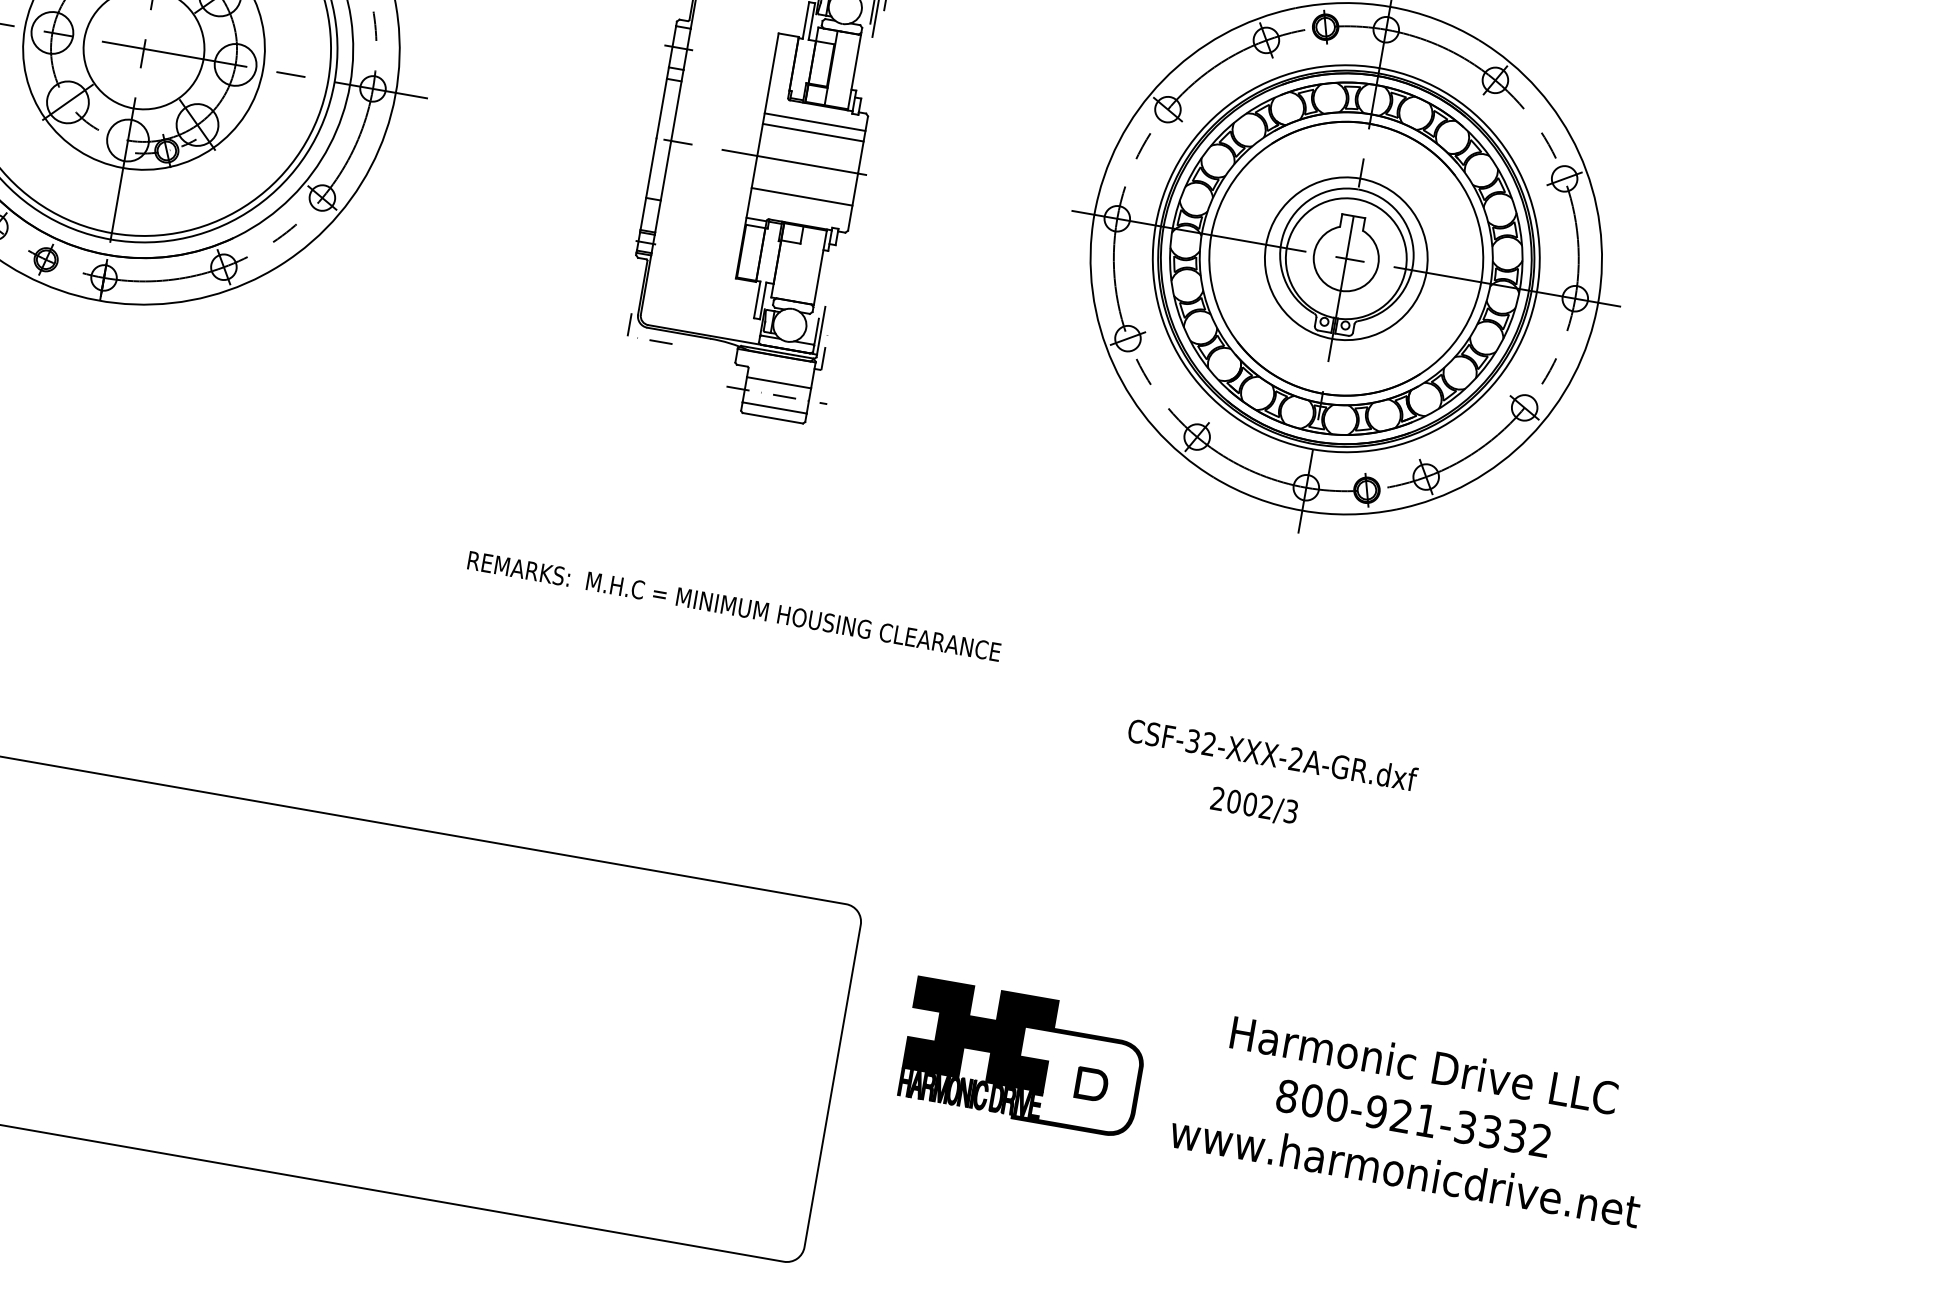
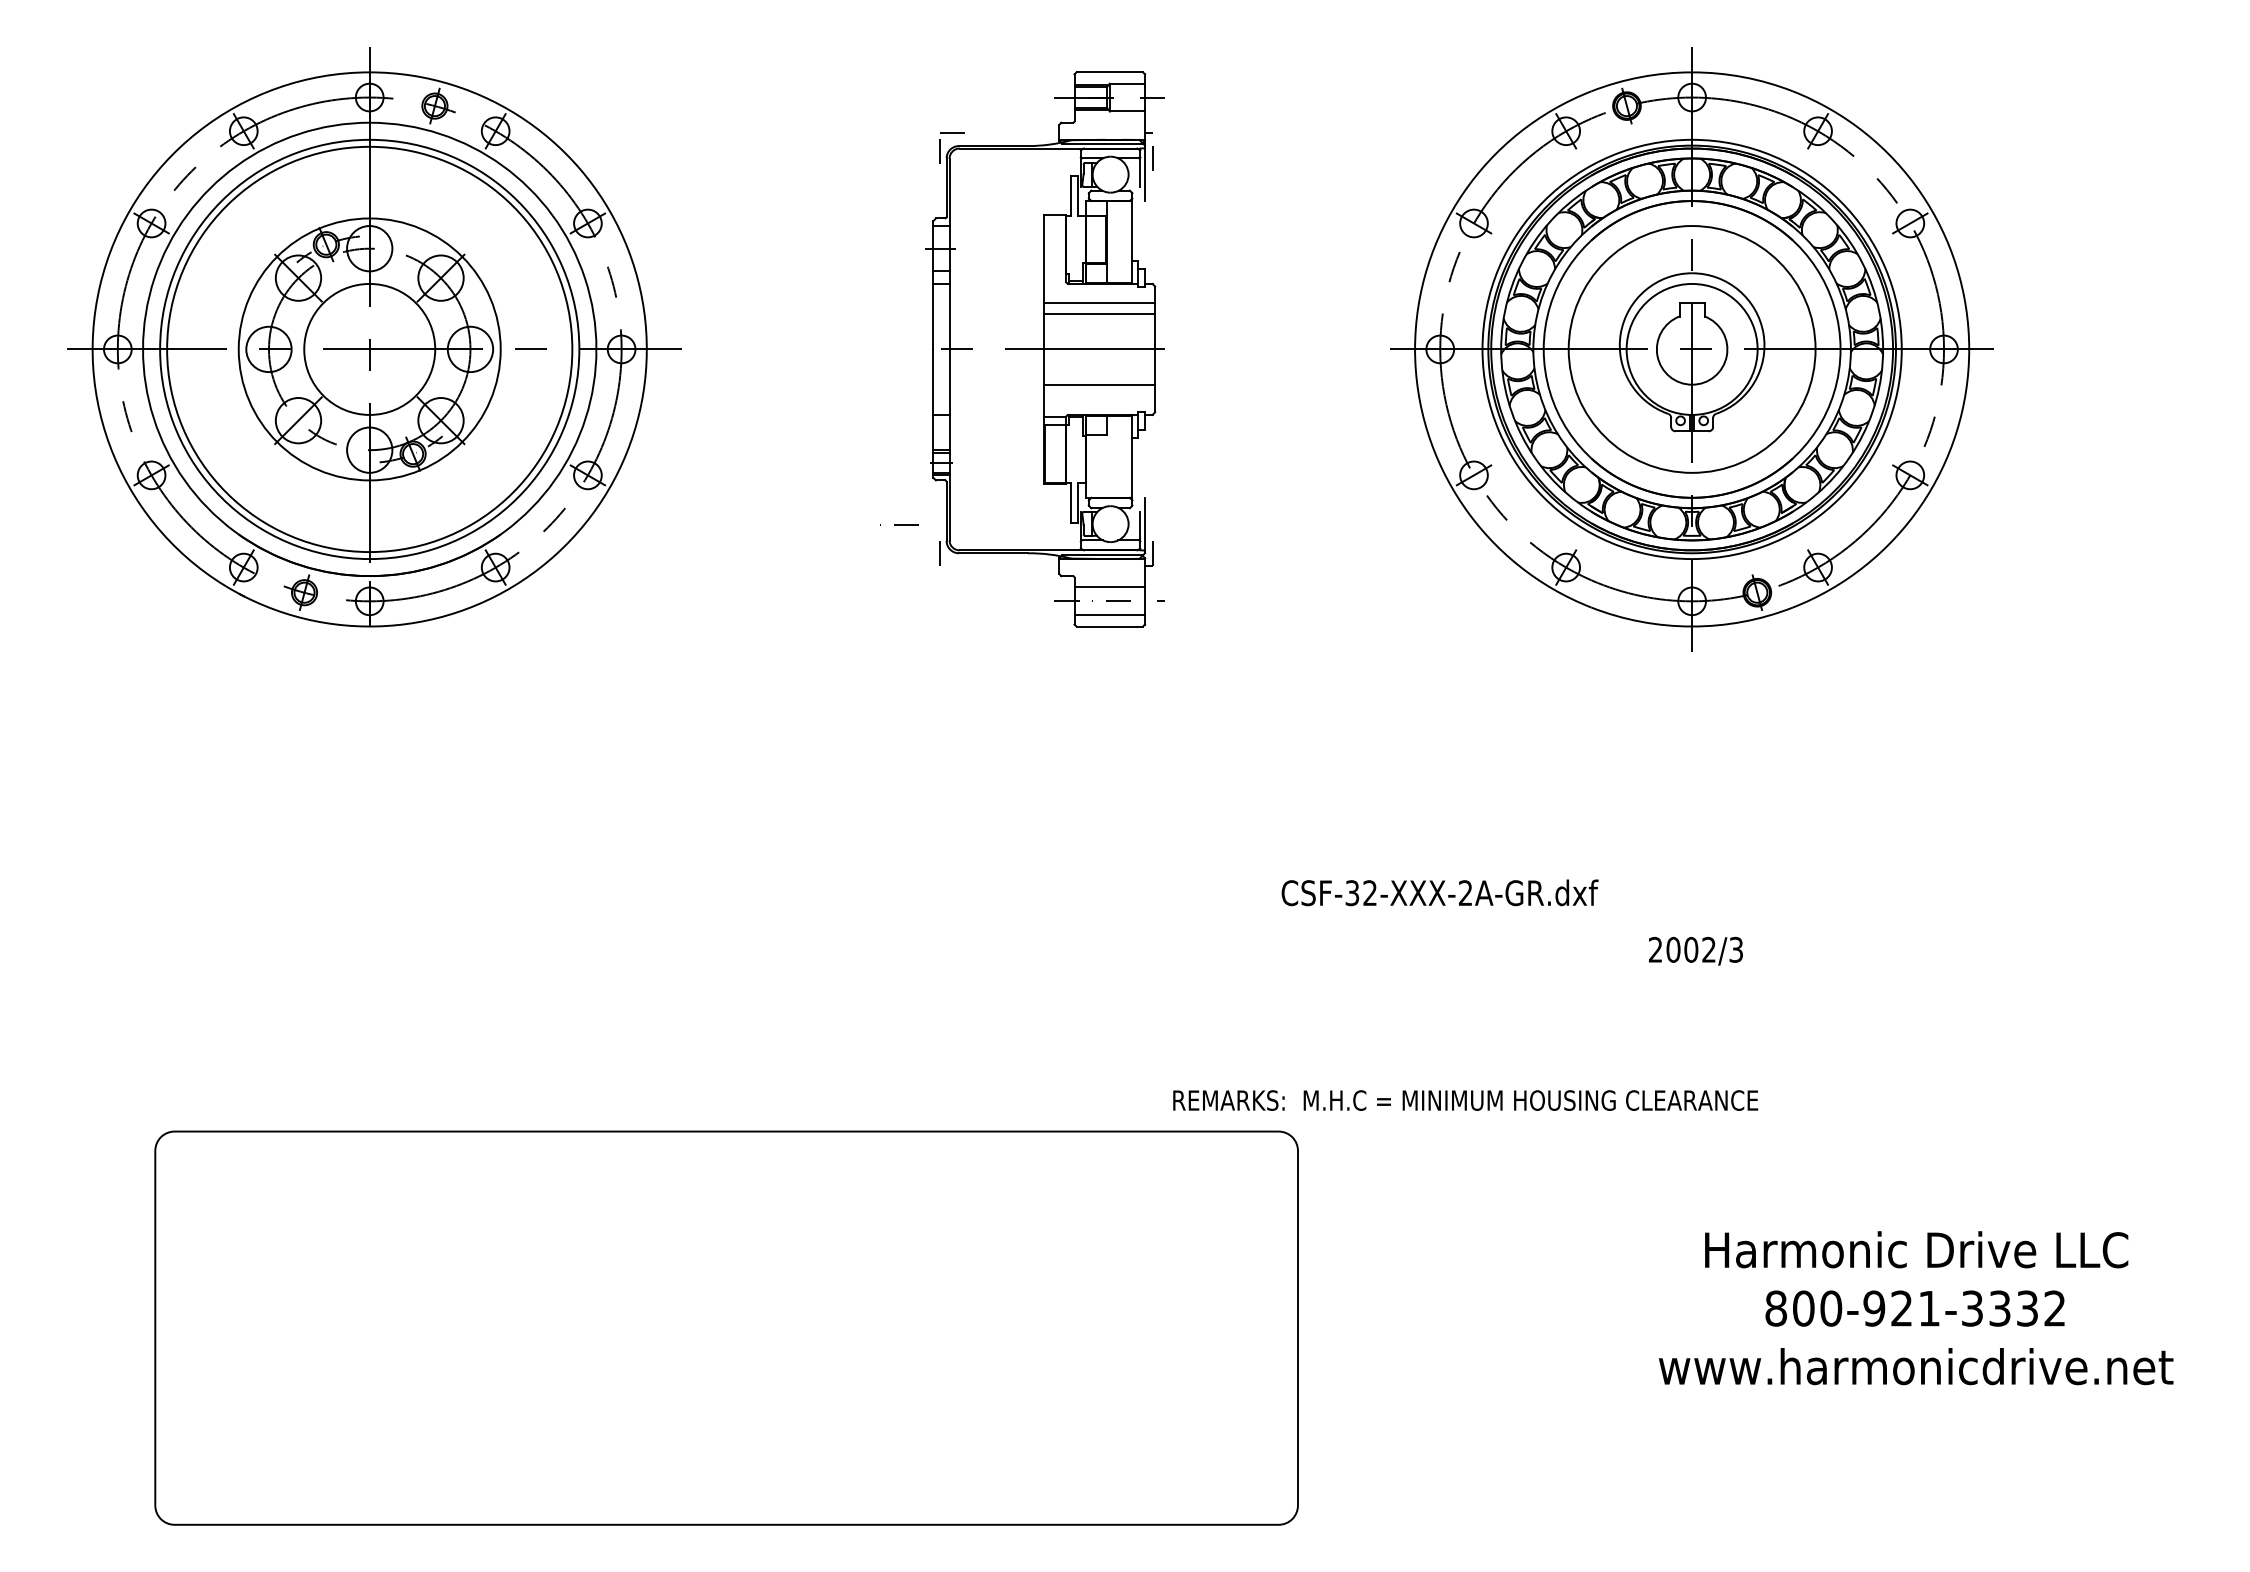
circle: (1345, 258) -> (1691, 349), size x1.4
line: (655, 340) -> (899, 524), moved
text: (734, 606) -> (1465, 1100), moved
text: (1272, 754) -> (1439, 892), moved
part: (1024, 1057) -> (1497, 1262), removed
text: (1414, 1118) -> (1916, 1308), moved

